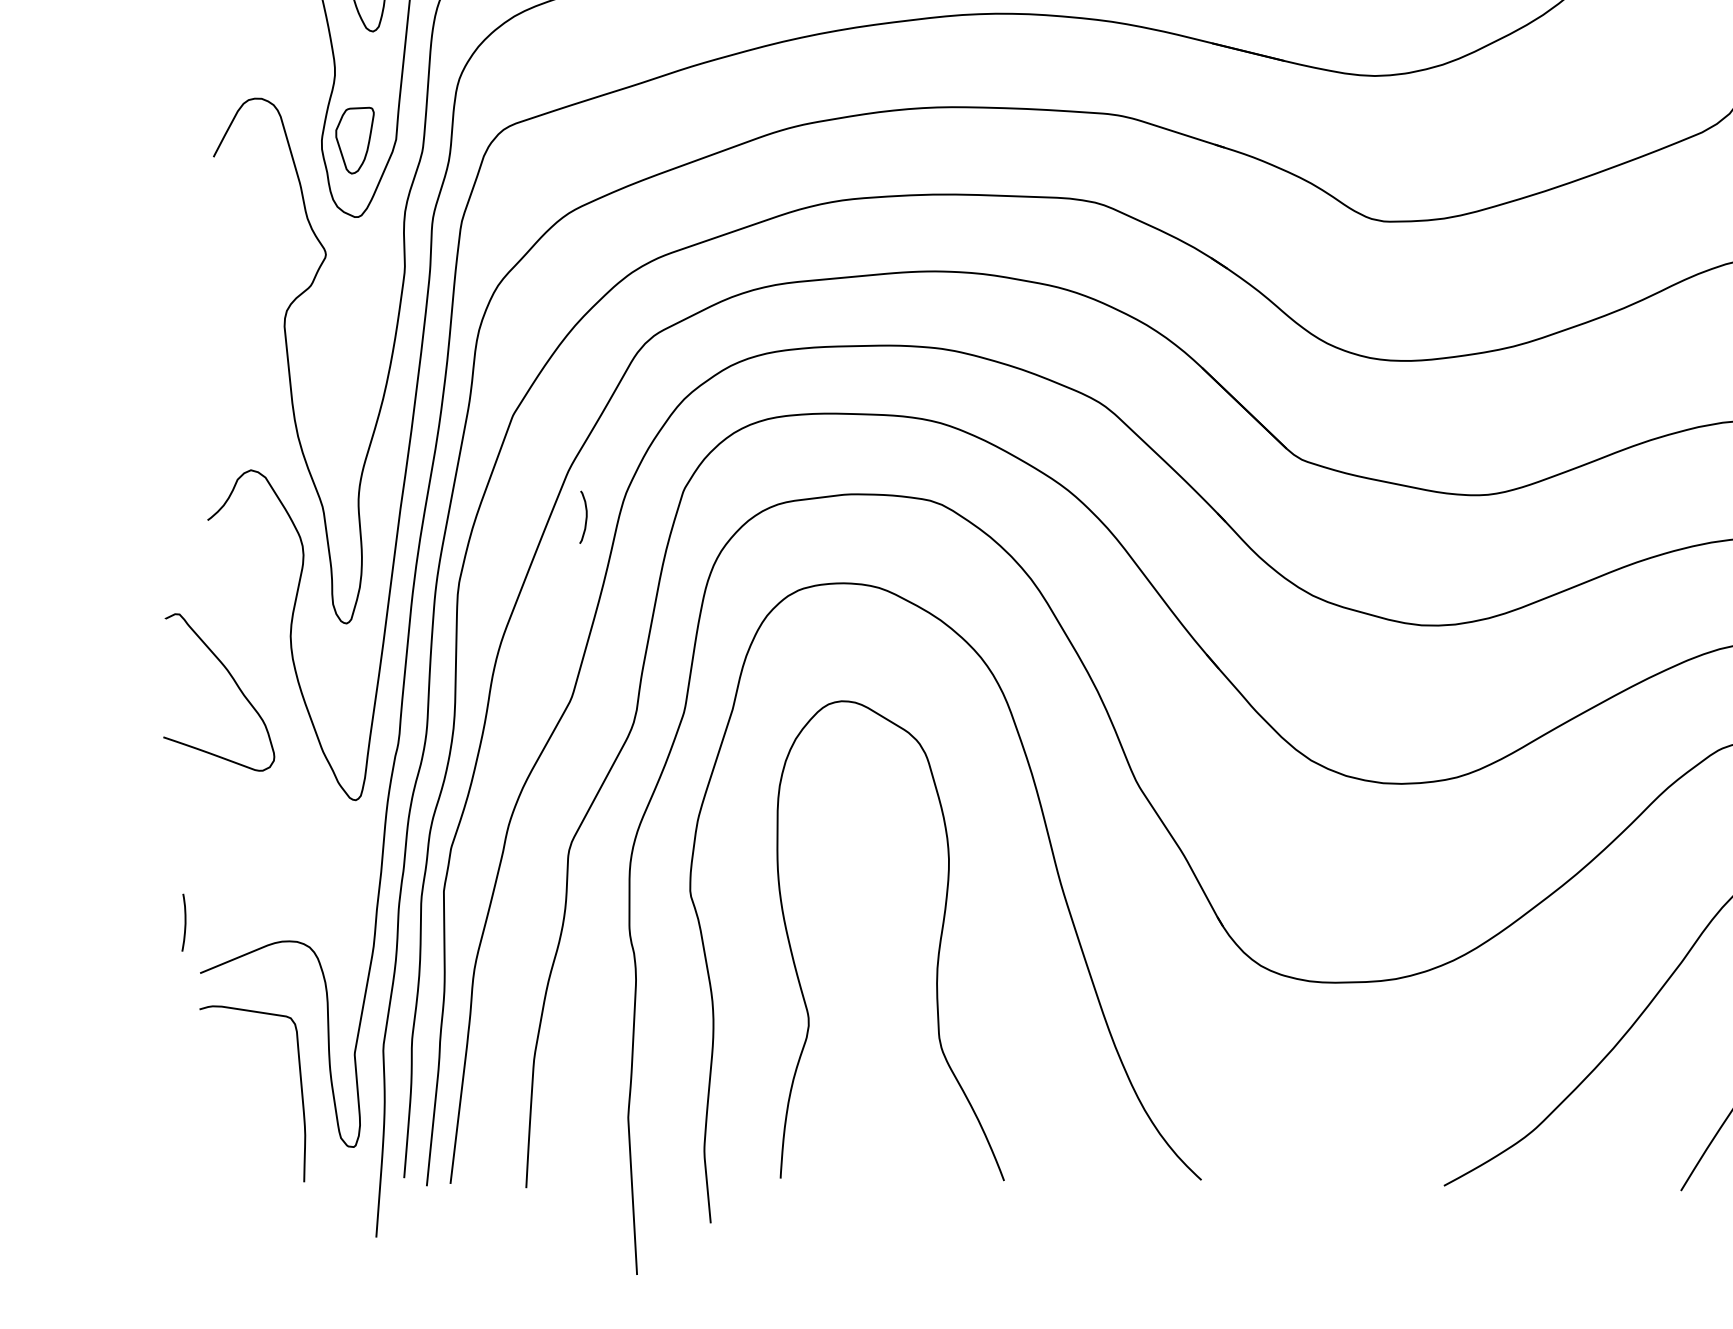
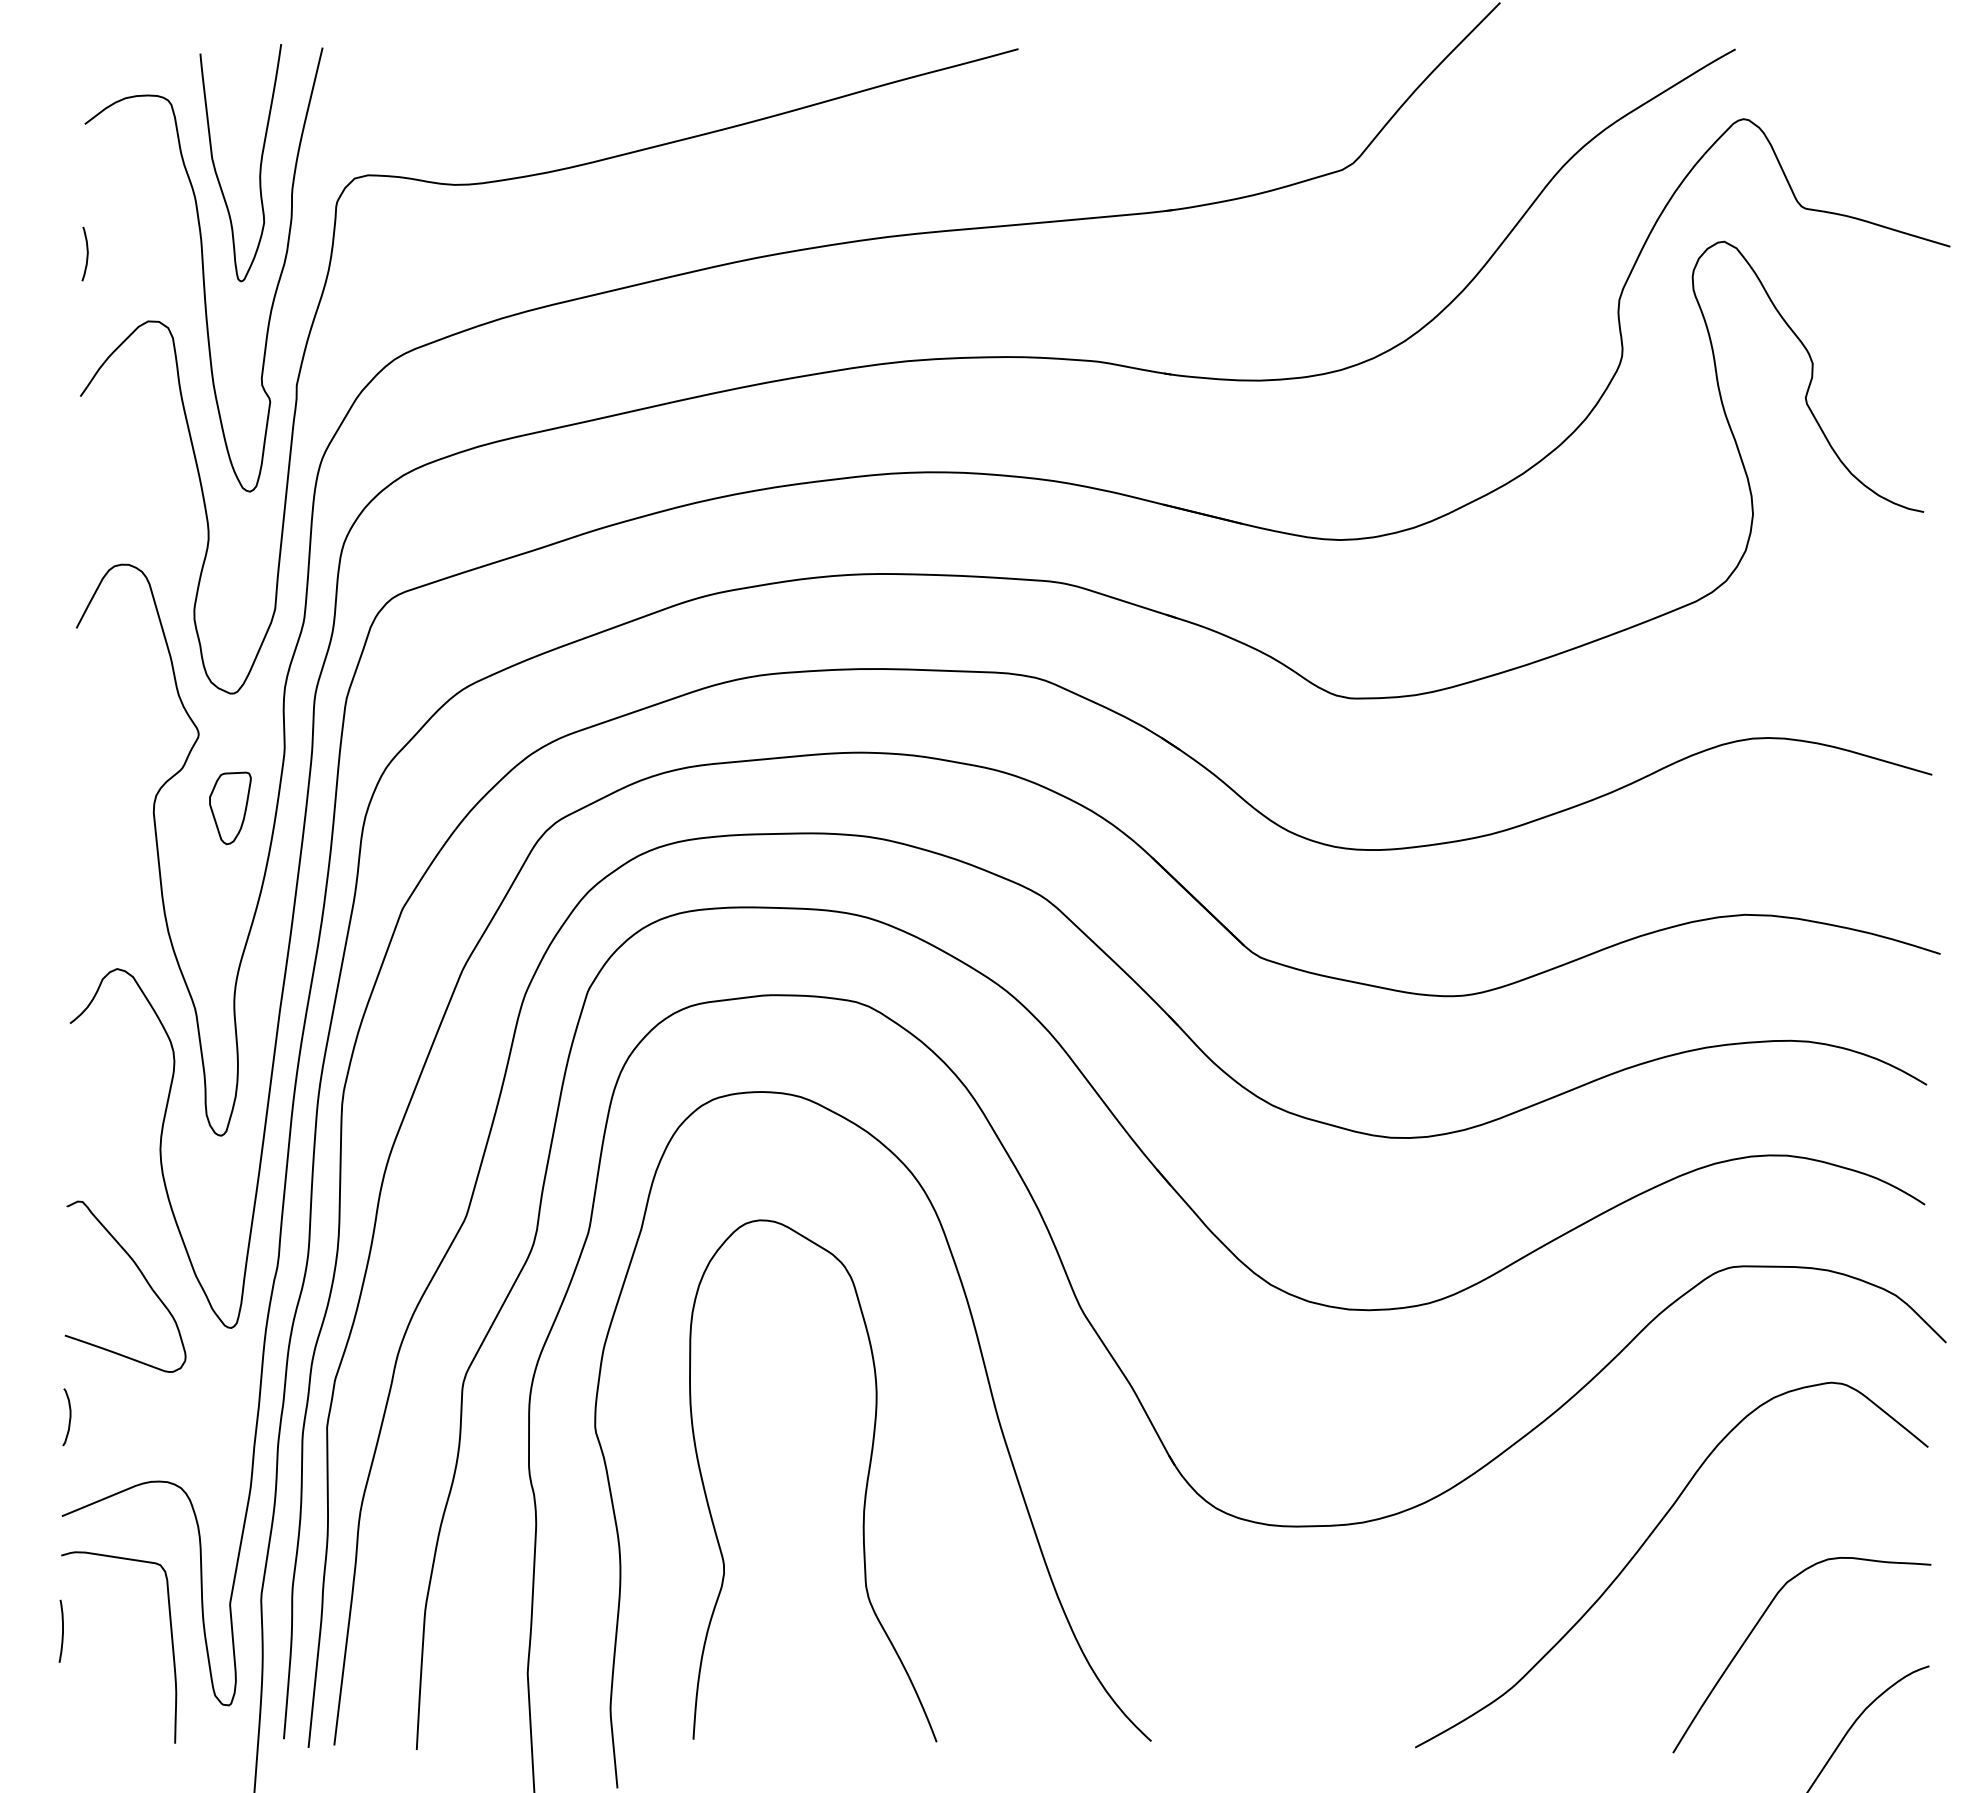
part: (355, 140) -> (230, 808), moved
curve: (585, 517) -> (69, 1417), moved
curve: (234, 683) -> (142, 1276), moved
curve: (185, 921) -> (62, 1630), moved

